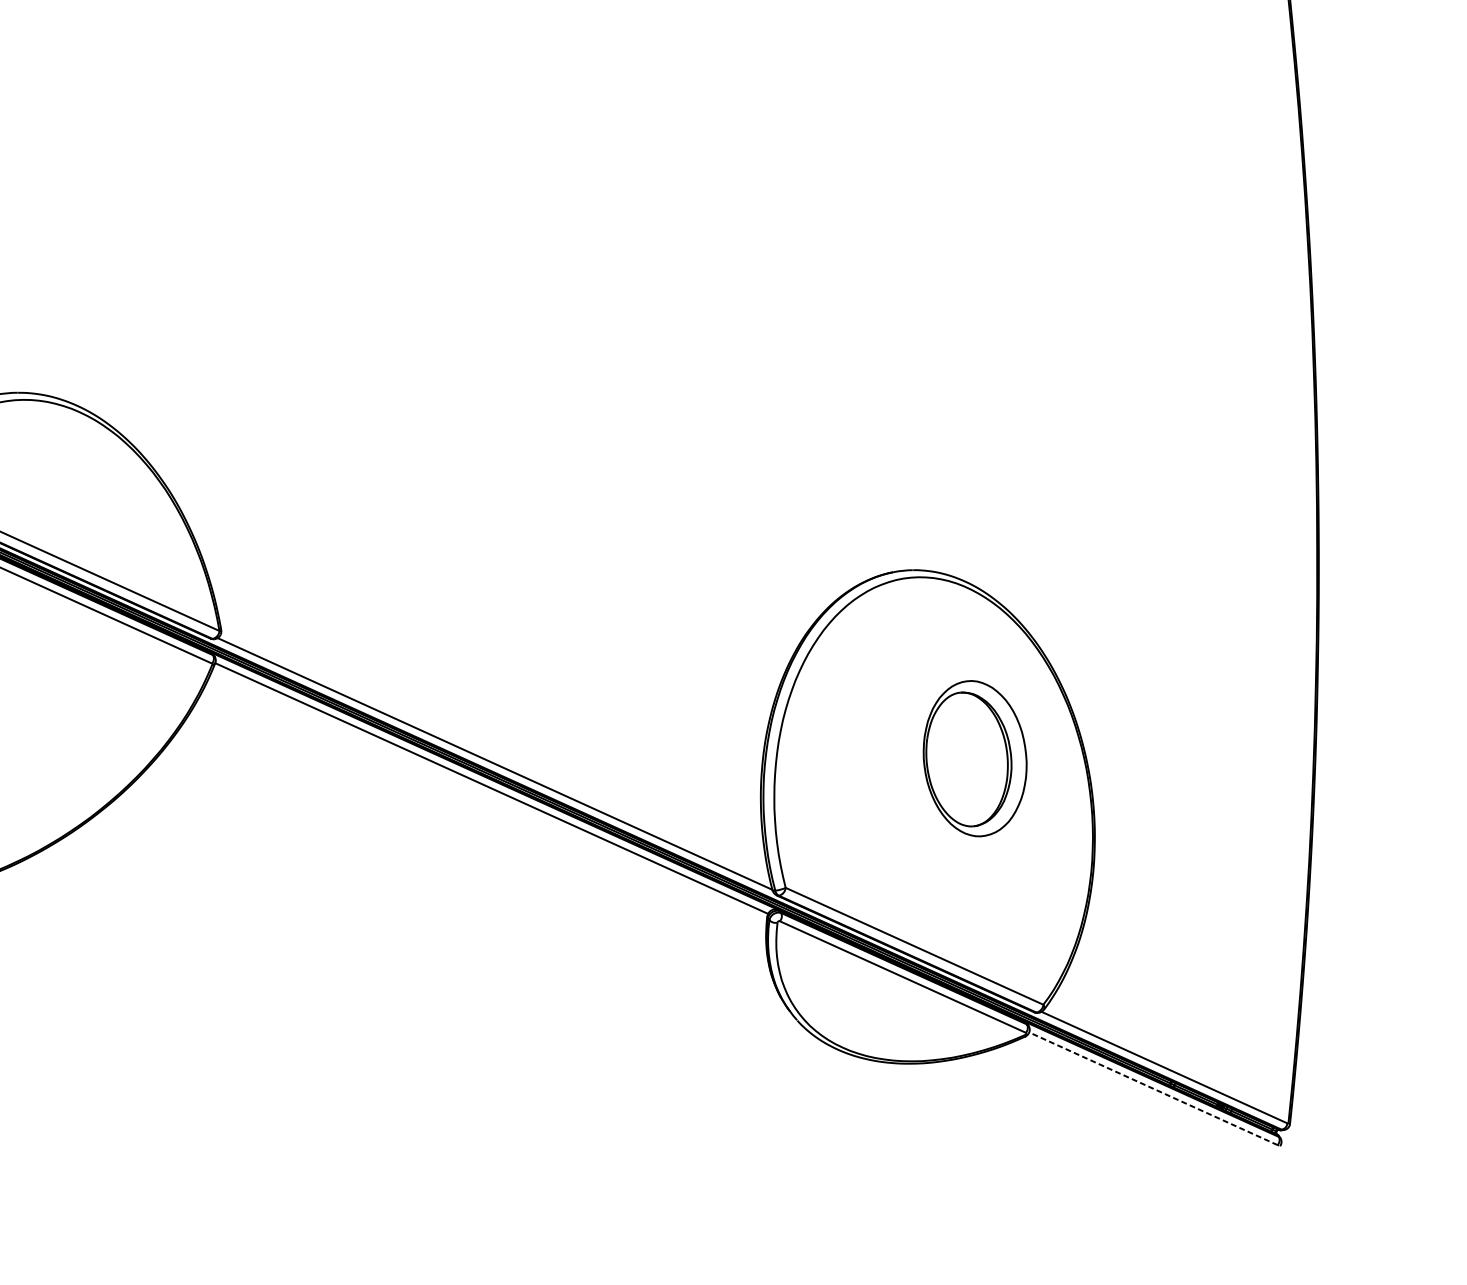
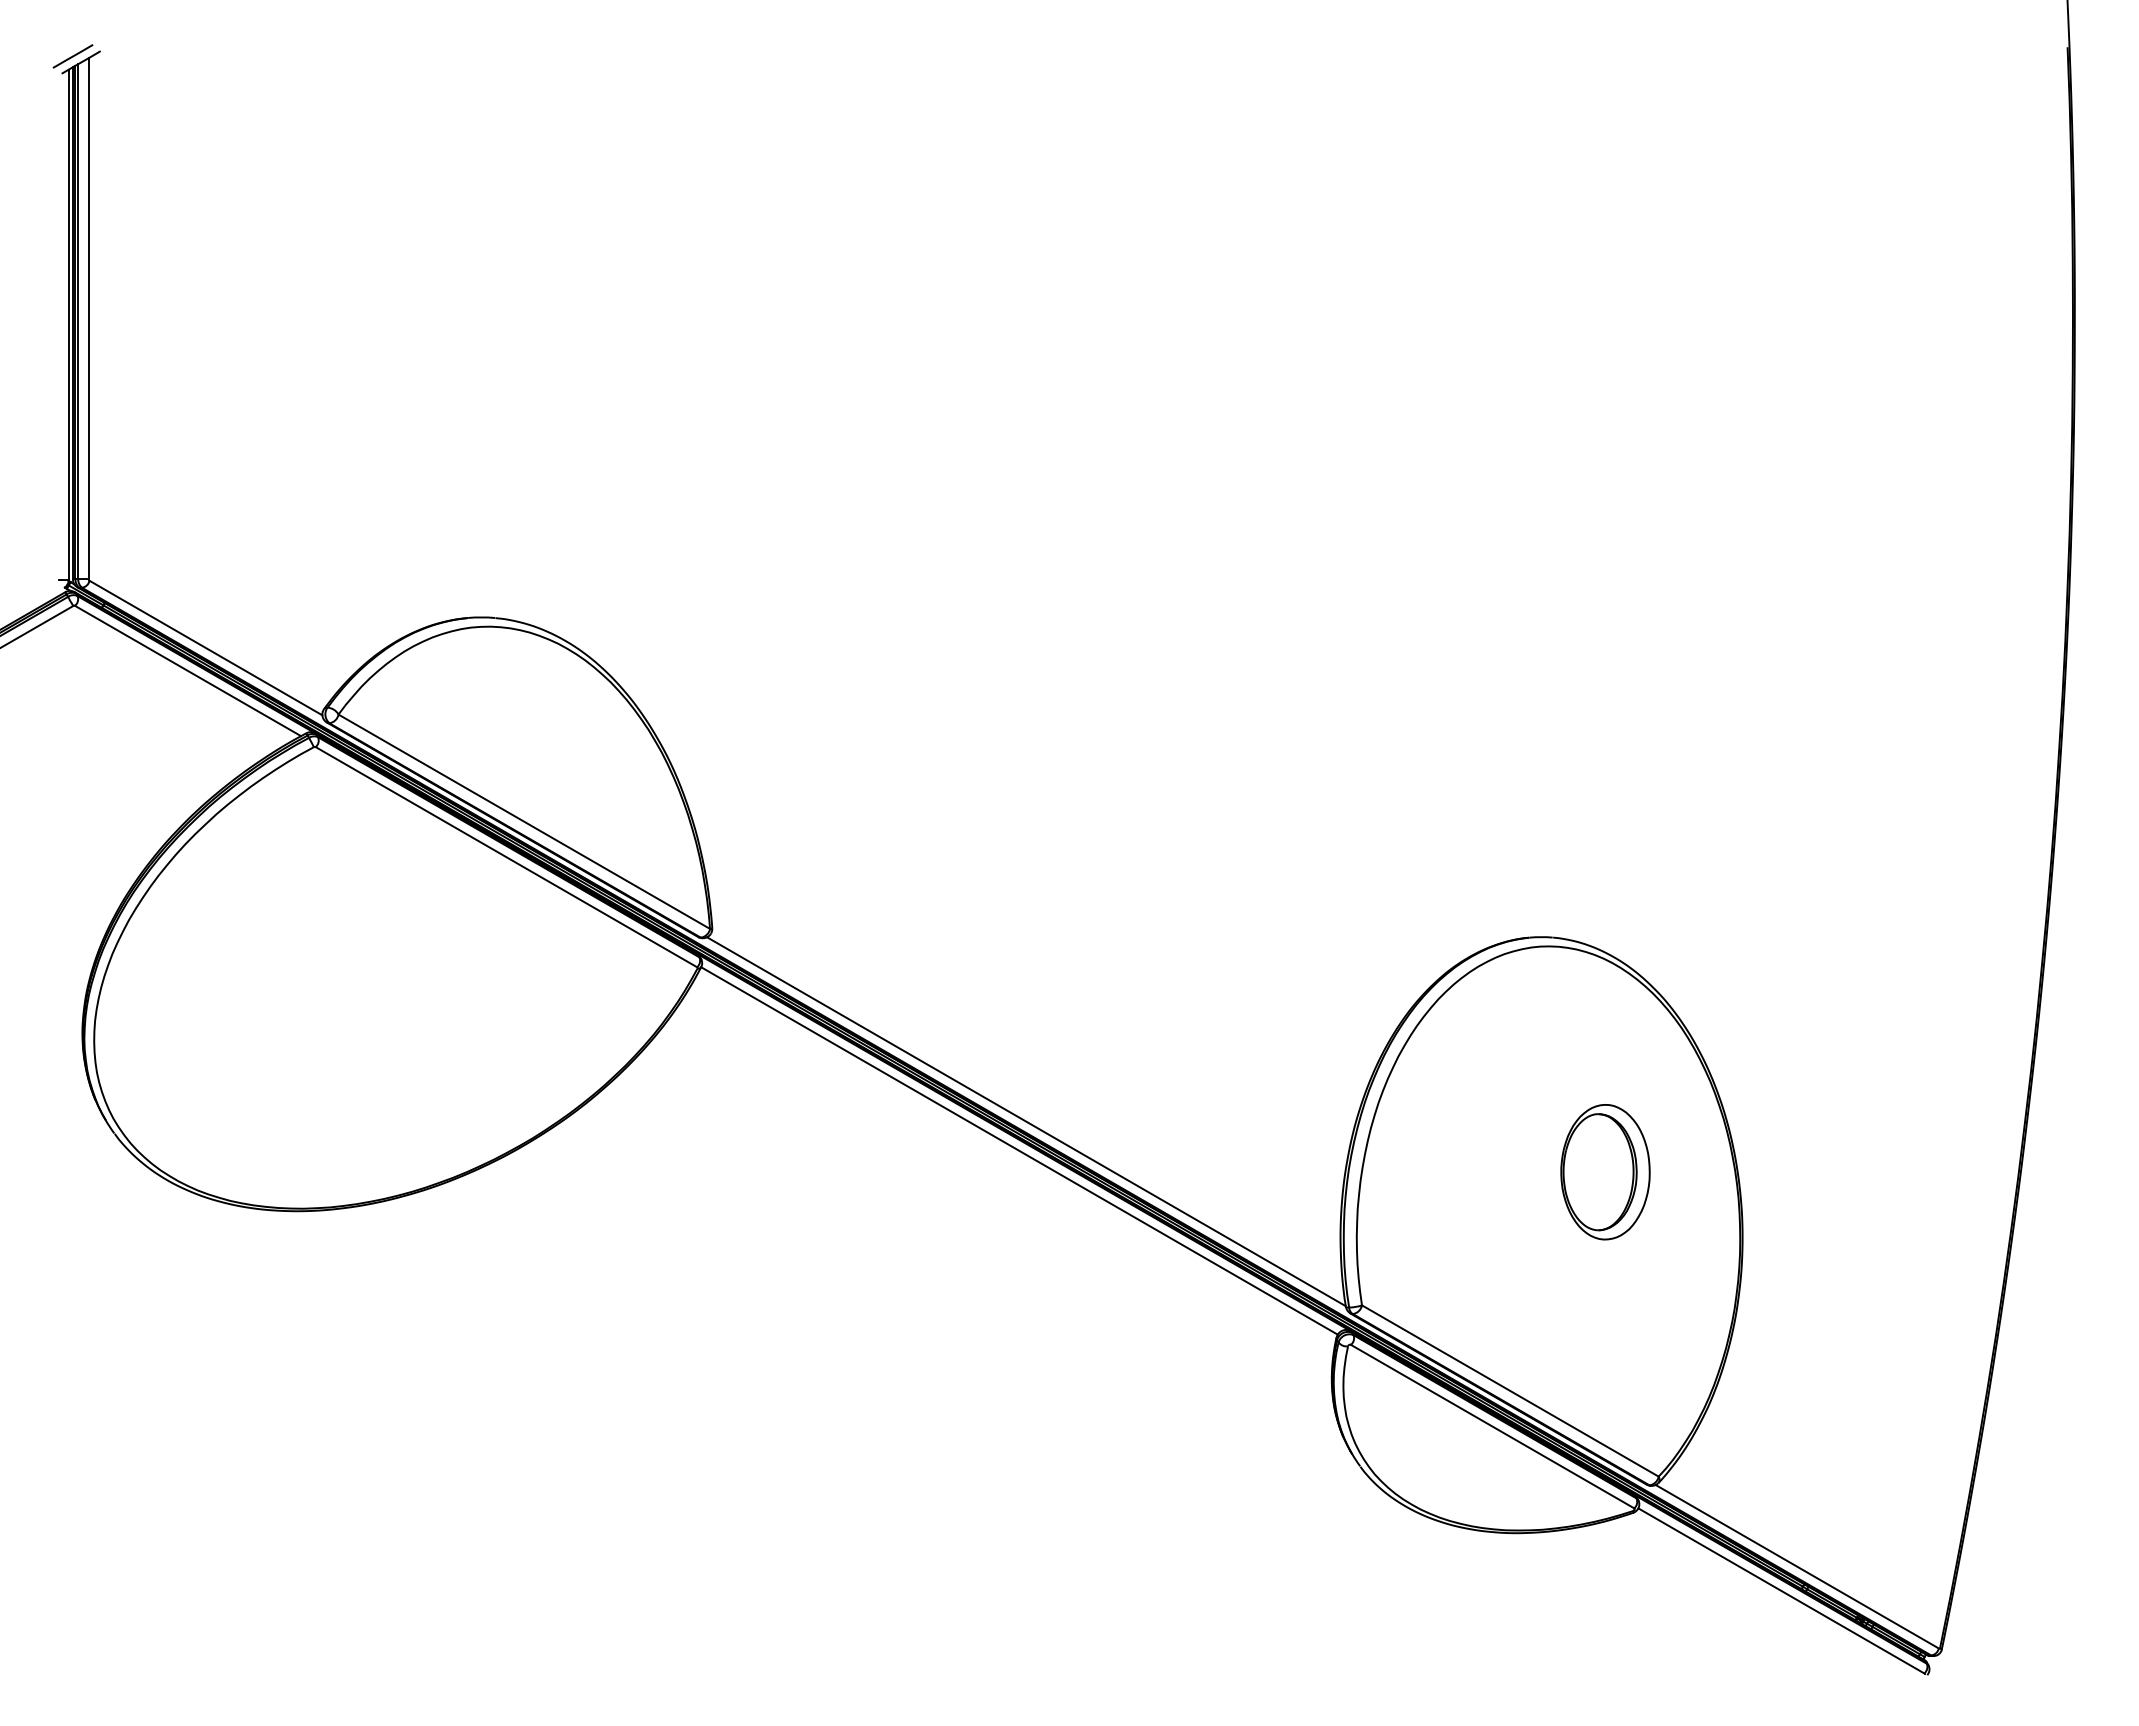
part: (975, 759) -> (1605, 1172), size x0.71
line: (1153, 1088) -> (1781, 1590), dashed -> solid

